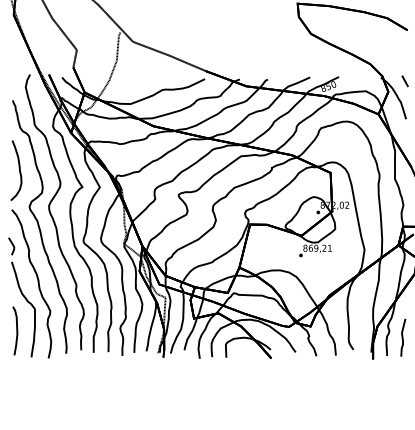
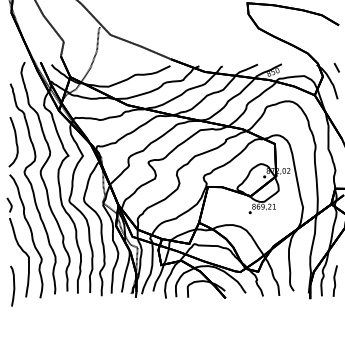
curve: (16, 330) -> (13, 285), moved

